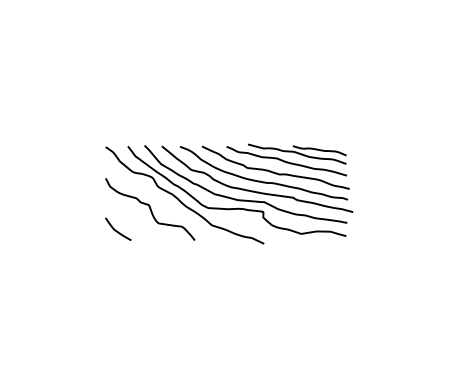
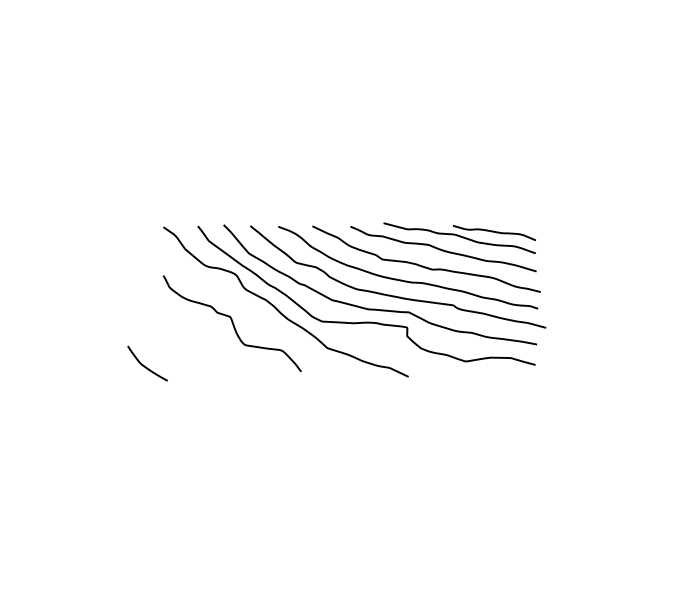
curve: (117, 230) -> (146, 365), moved

